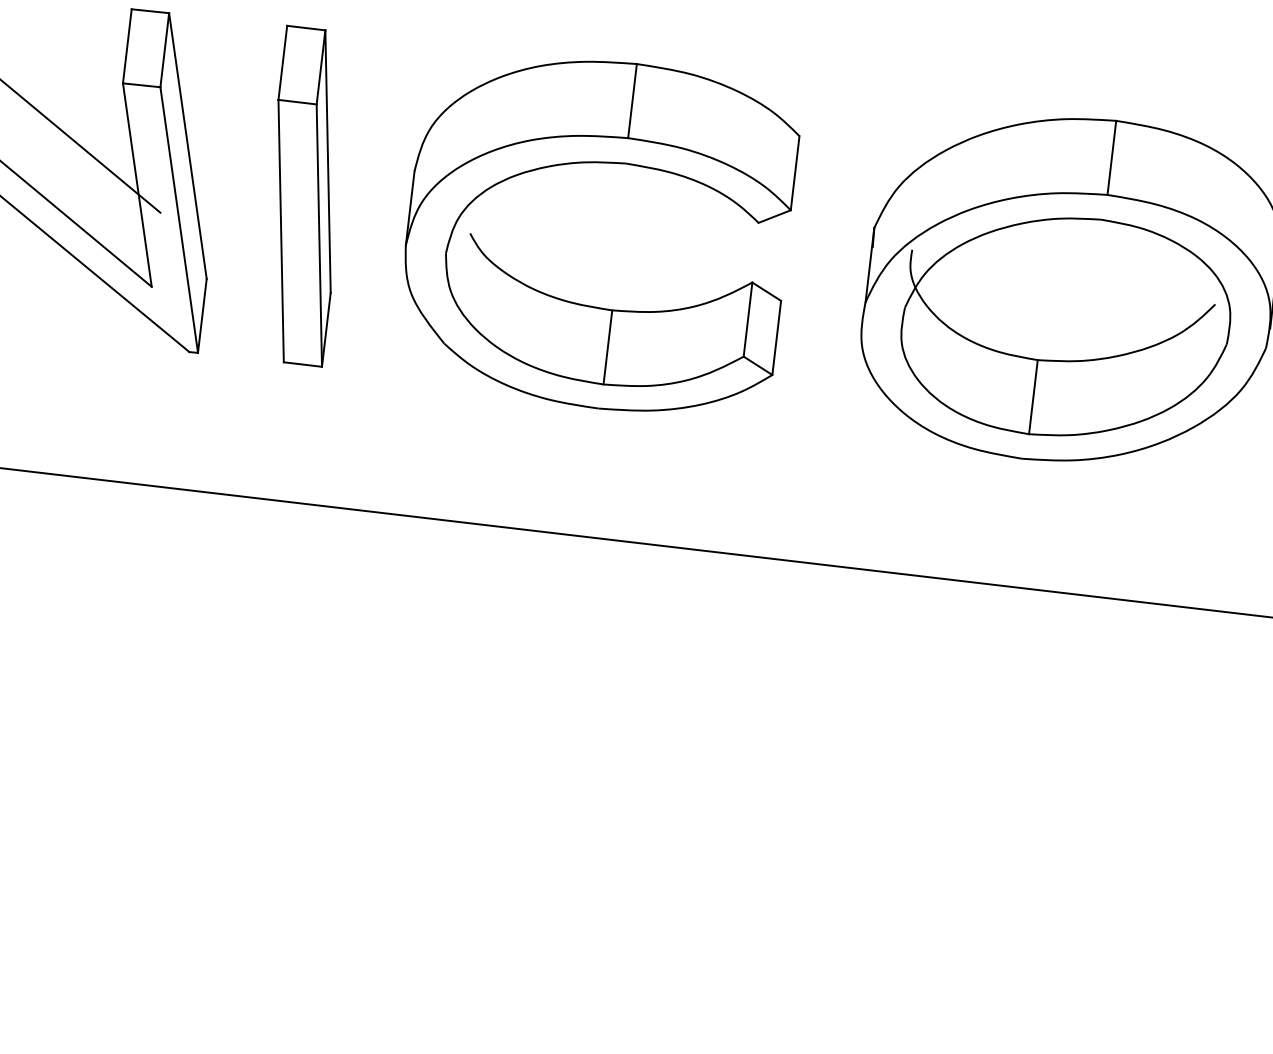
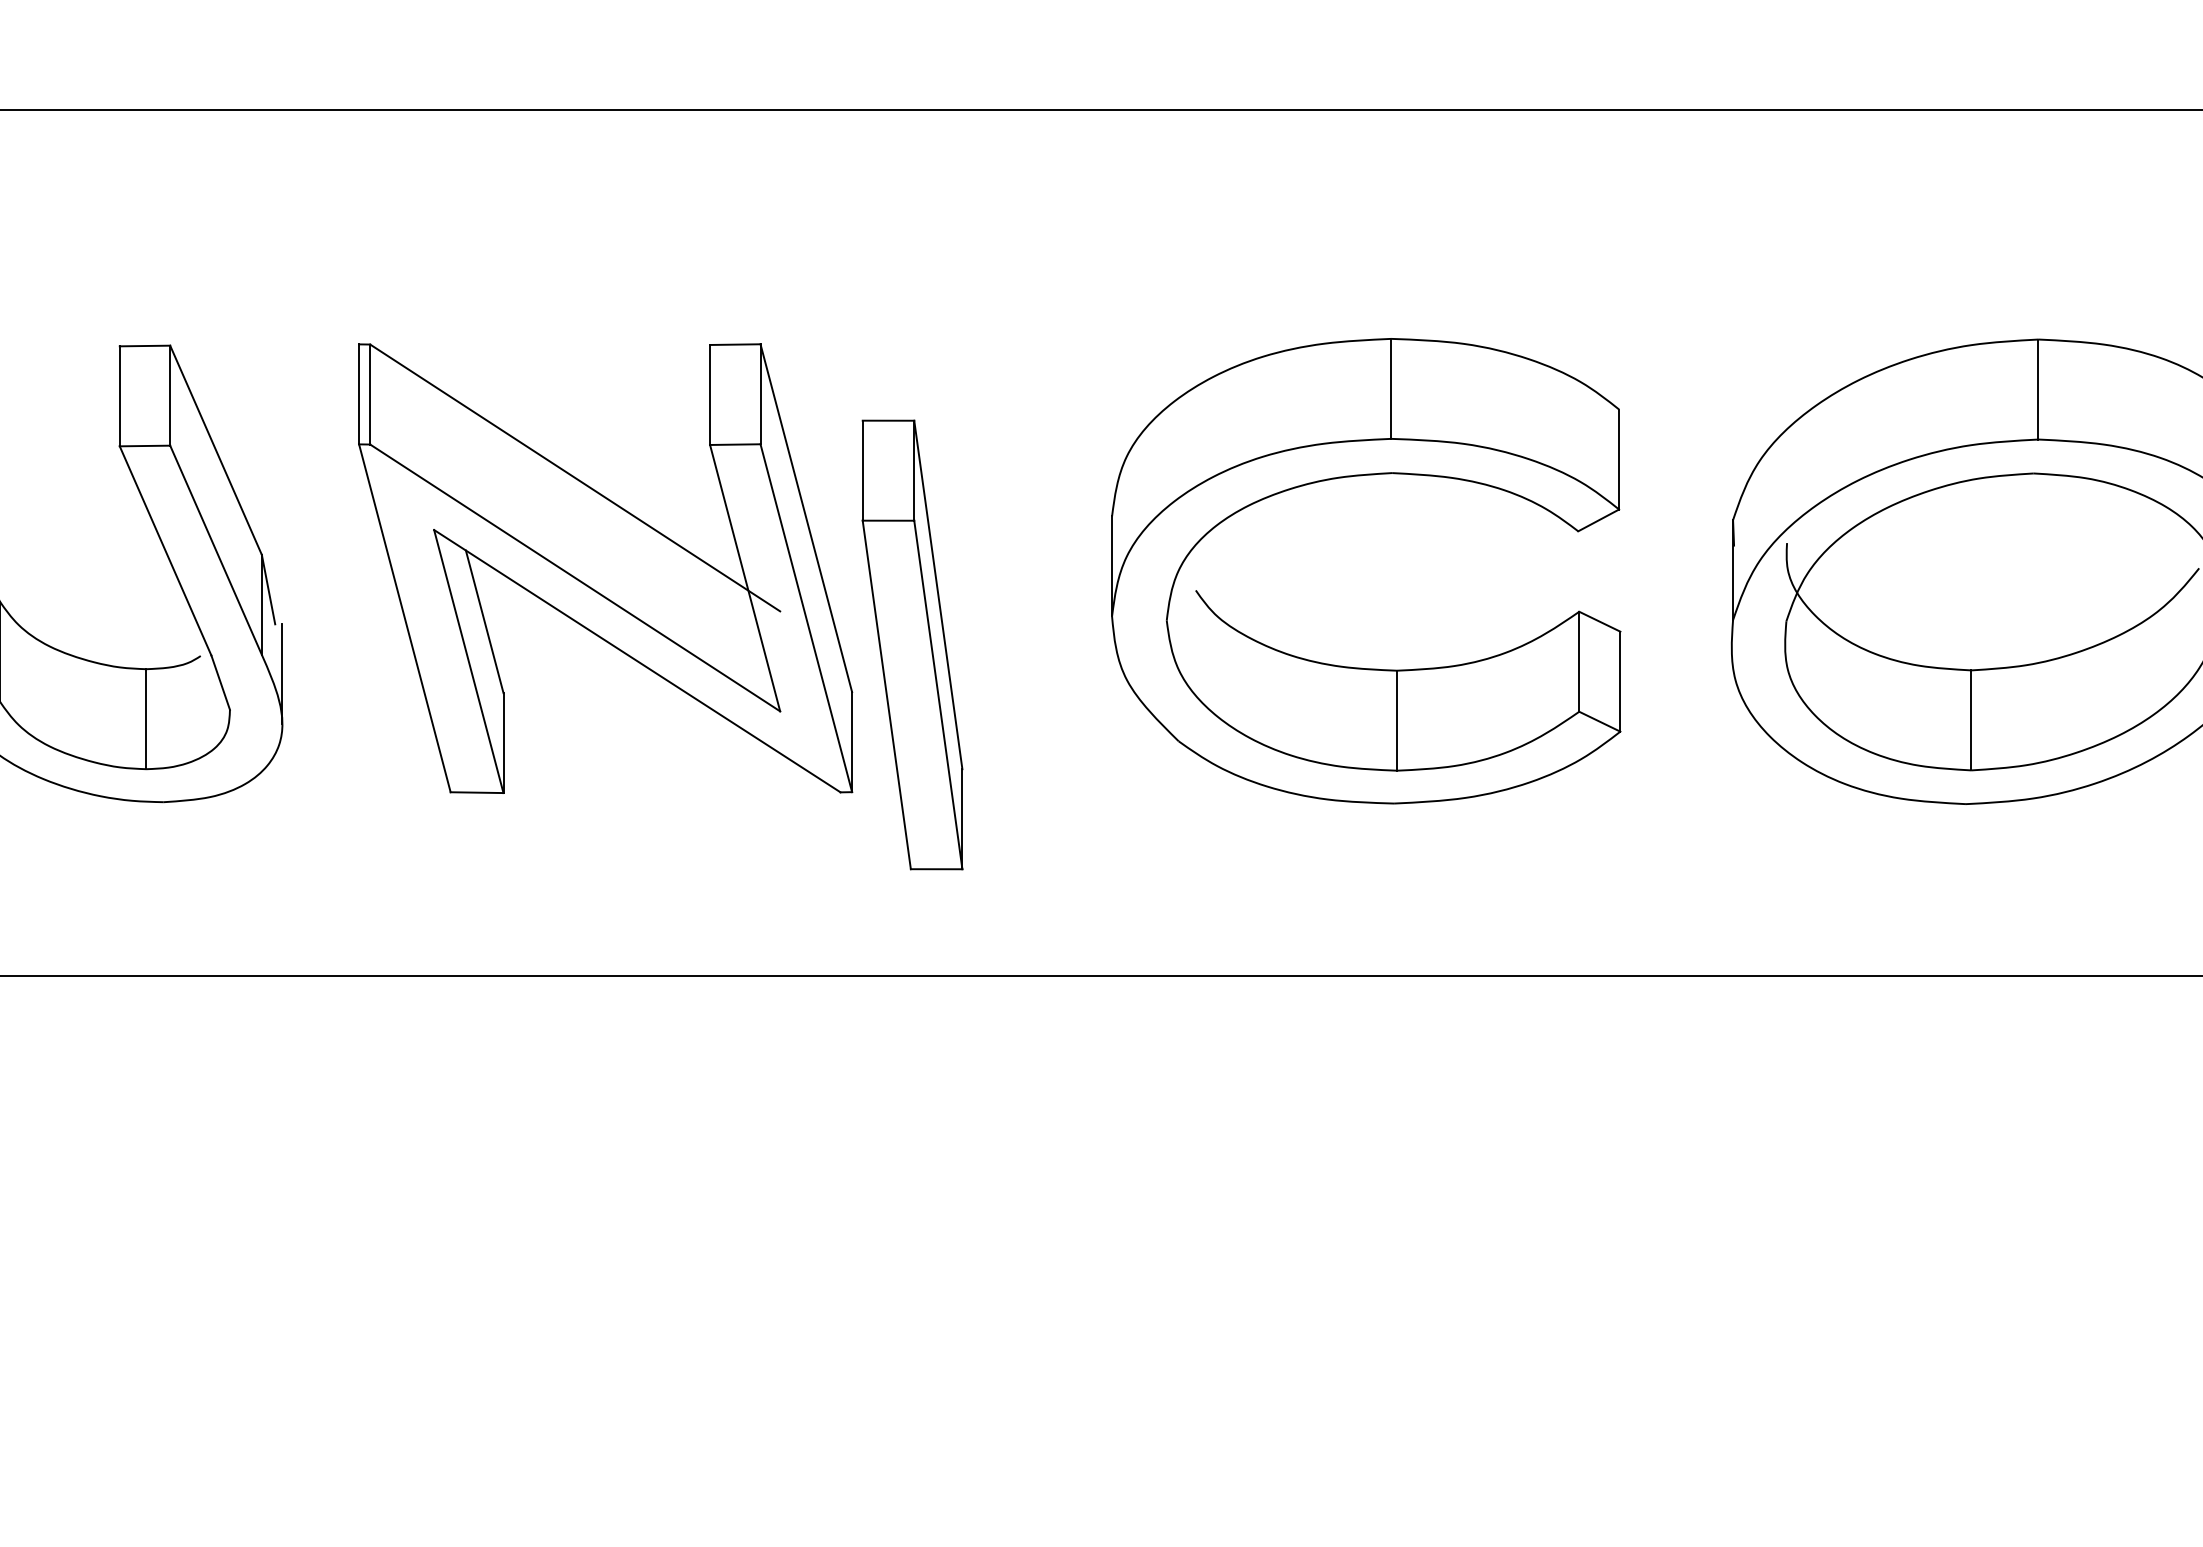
part: (304, 195) -> (912, 644), moved

